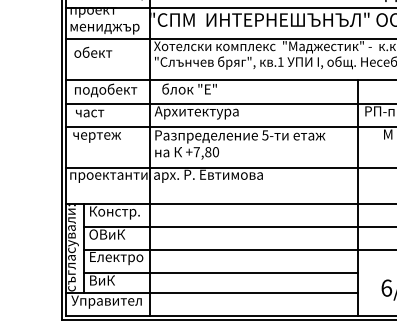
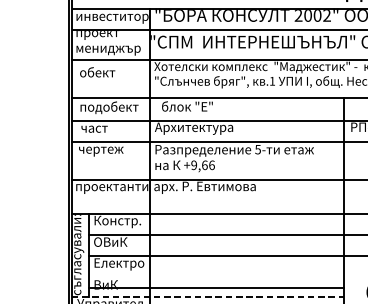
text: (206, 152) -> (203, 165), +7,80 -> +9,66
line: (221, 272) -> (217, 287), moved
line: (212, 293) -> (208, 297), solid -> dashed

